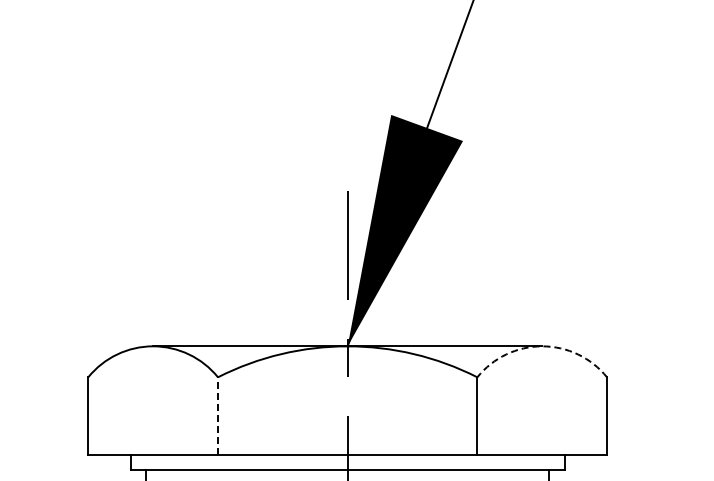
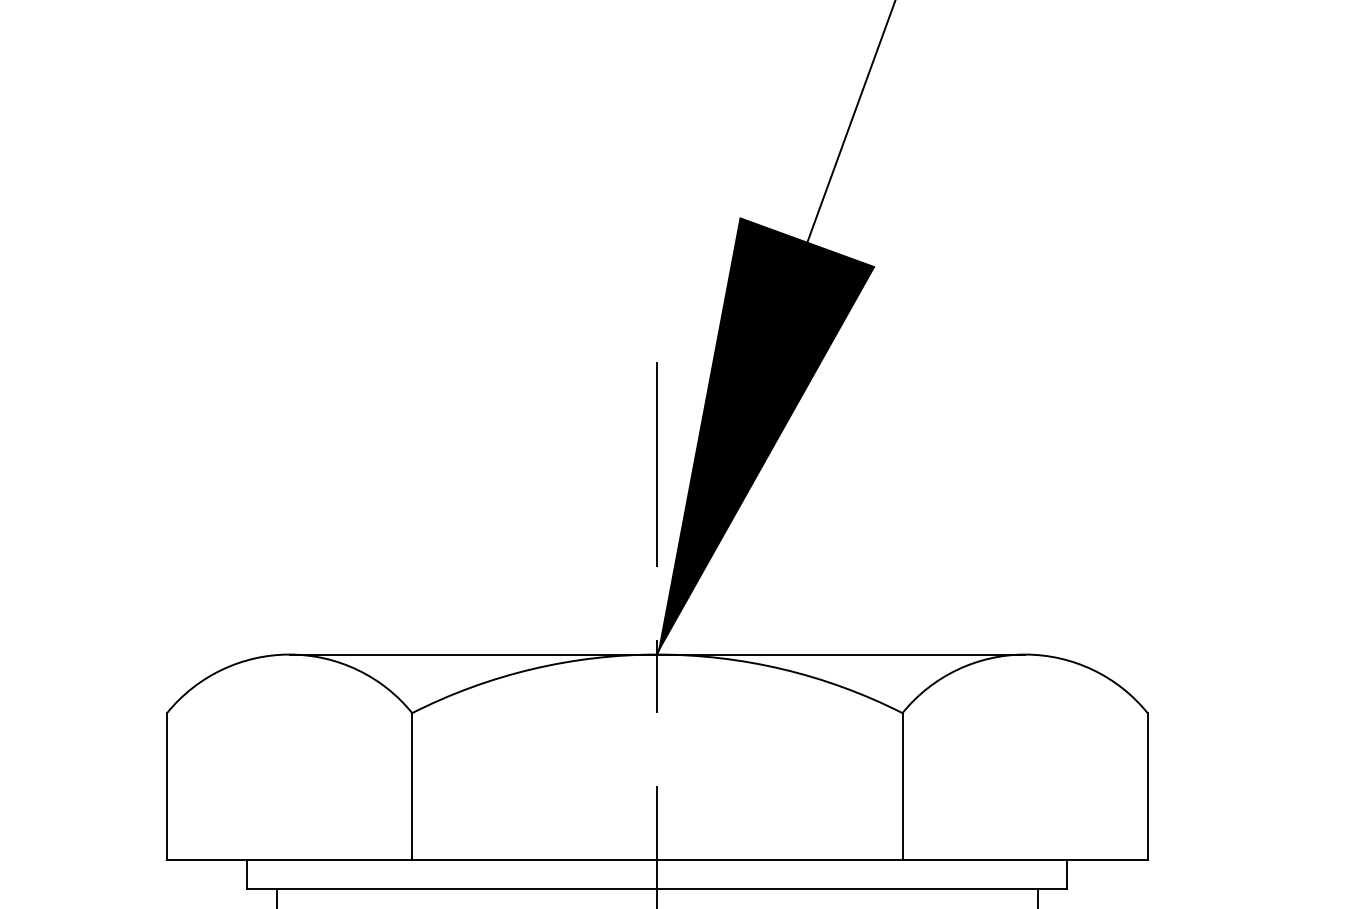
arc: (542, 346) -> (1025, 654), dashed -> solid
line: (217, 416) -> (411, 787), dashed -> solid

